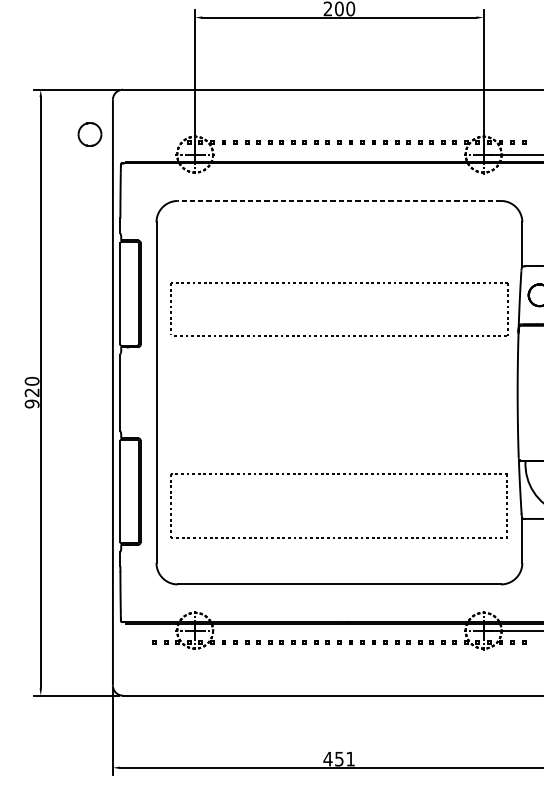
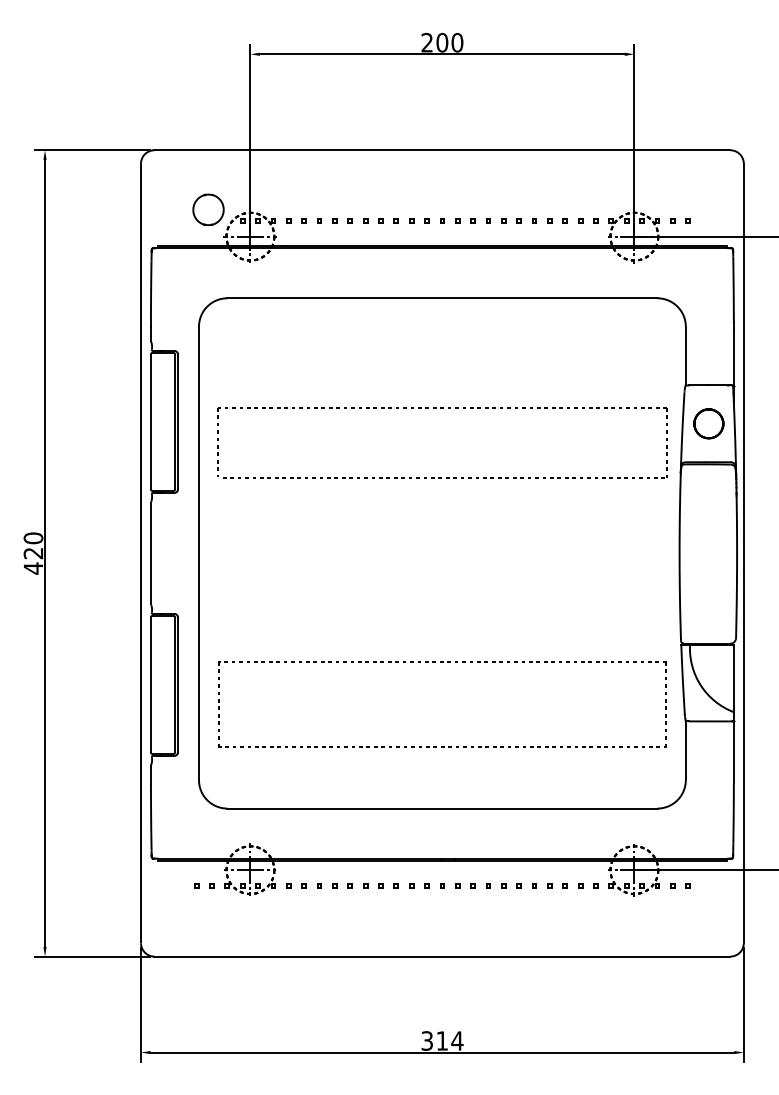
part: (89, 134) -> (208, 209), moved
line: (338, 201) -> (441, 298), dashed -> solid
text: (32, 404) -> (33, 568), 920 -> 420
text: (339, 758) -> (442, 1040), 451 -> 314

